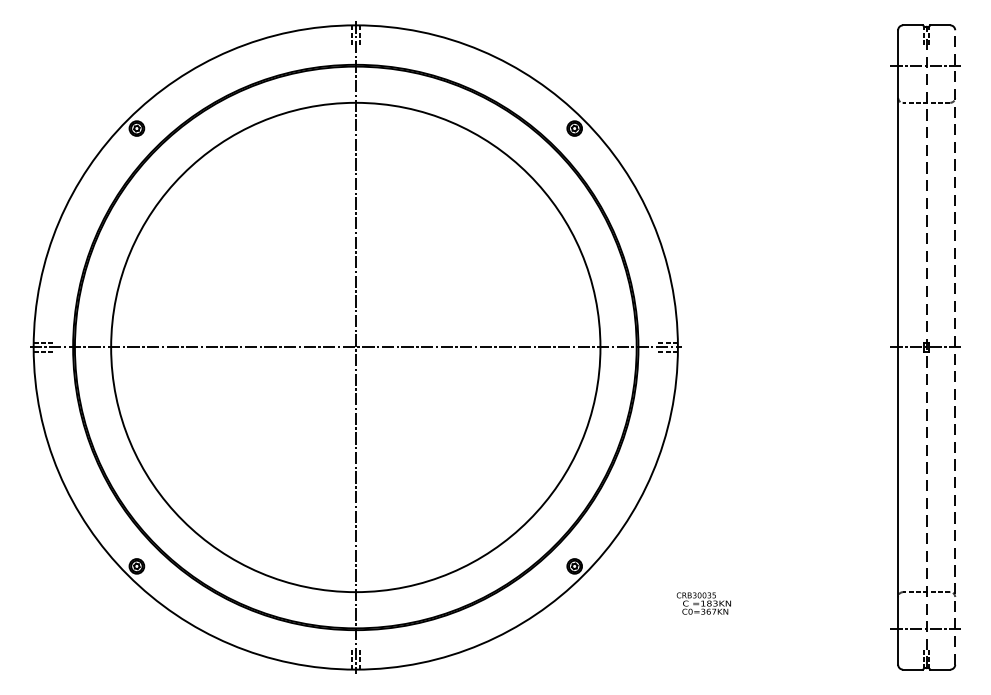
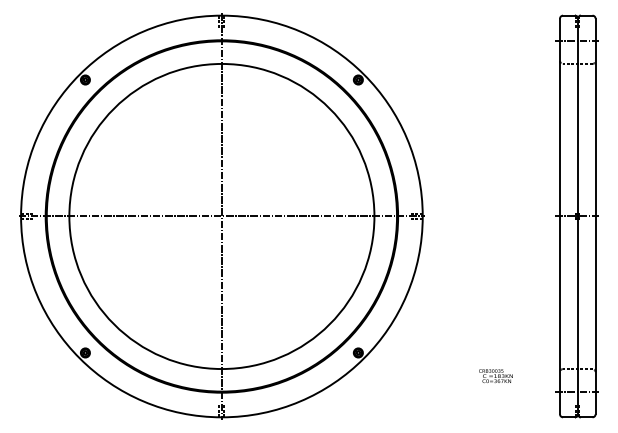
line: (926, 347) -> (577, 216), dashed -> solid
line: (955, 347) -> (595, 216), dashed -> solid
text: (703, 602) -> (495, 375), moved

